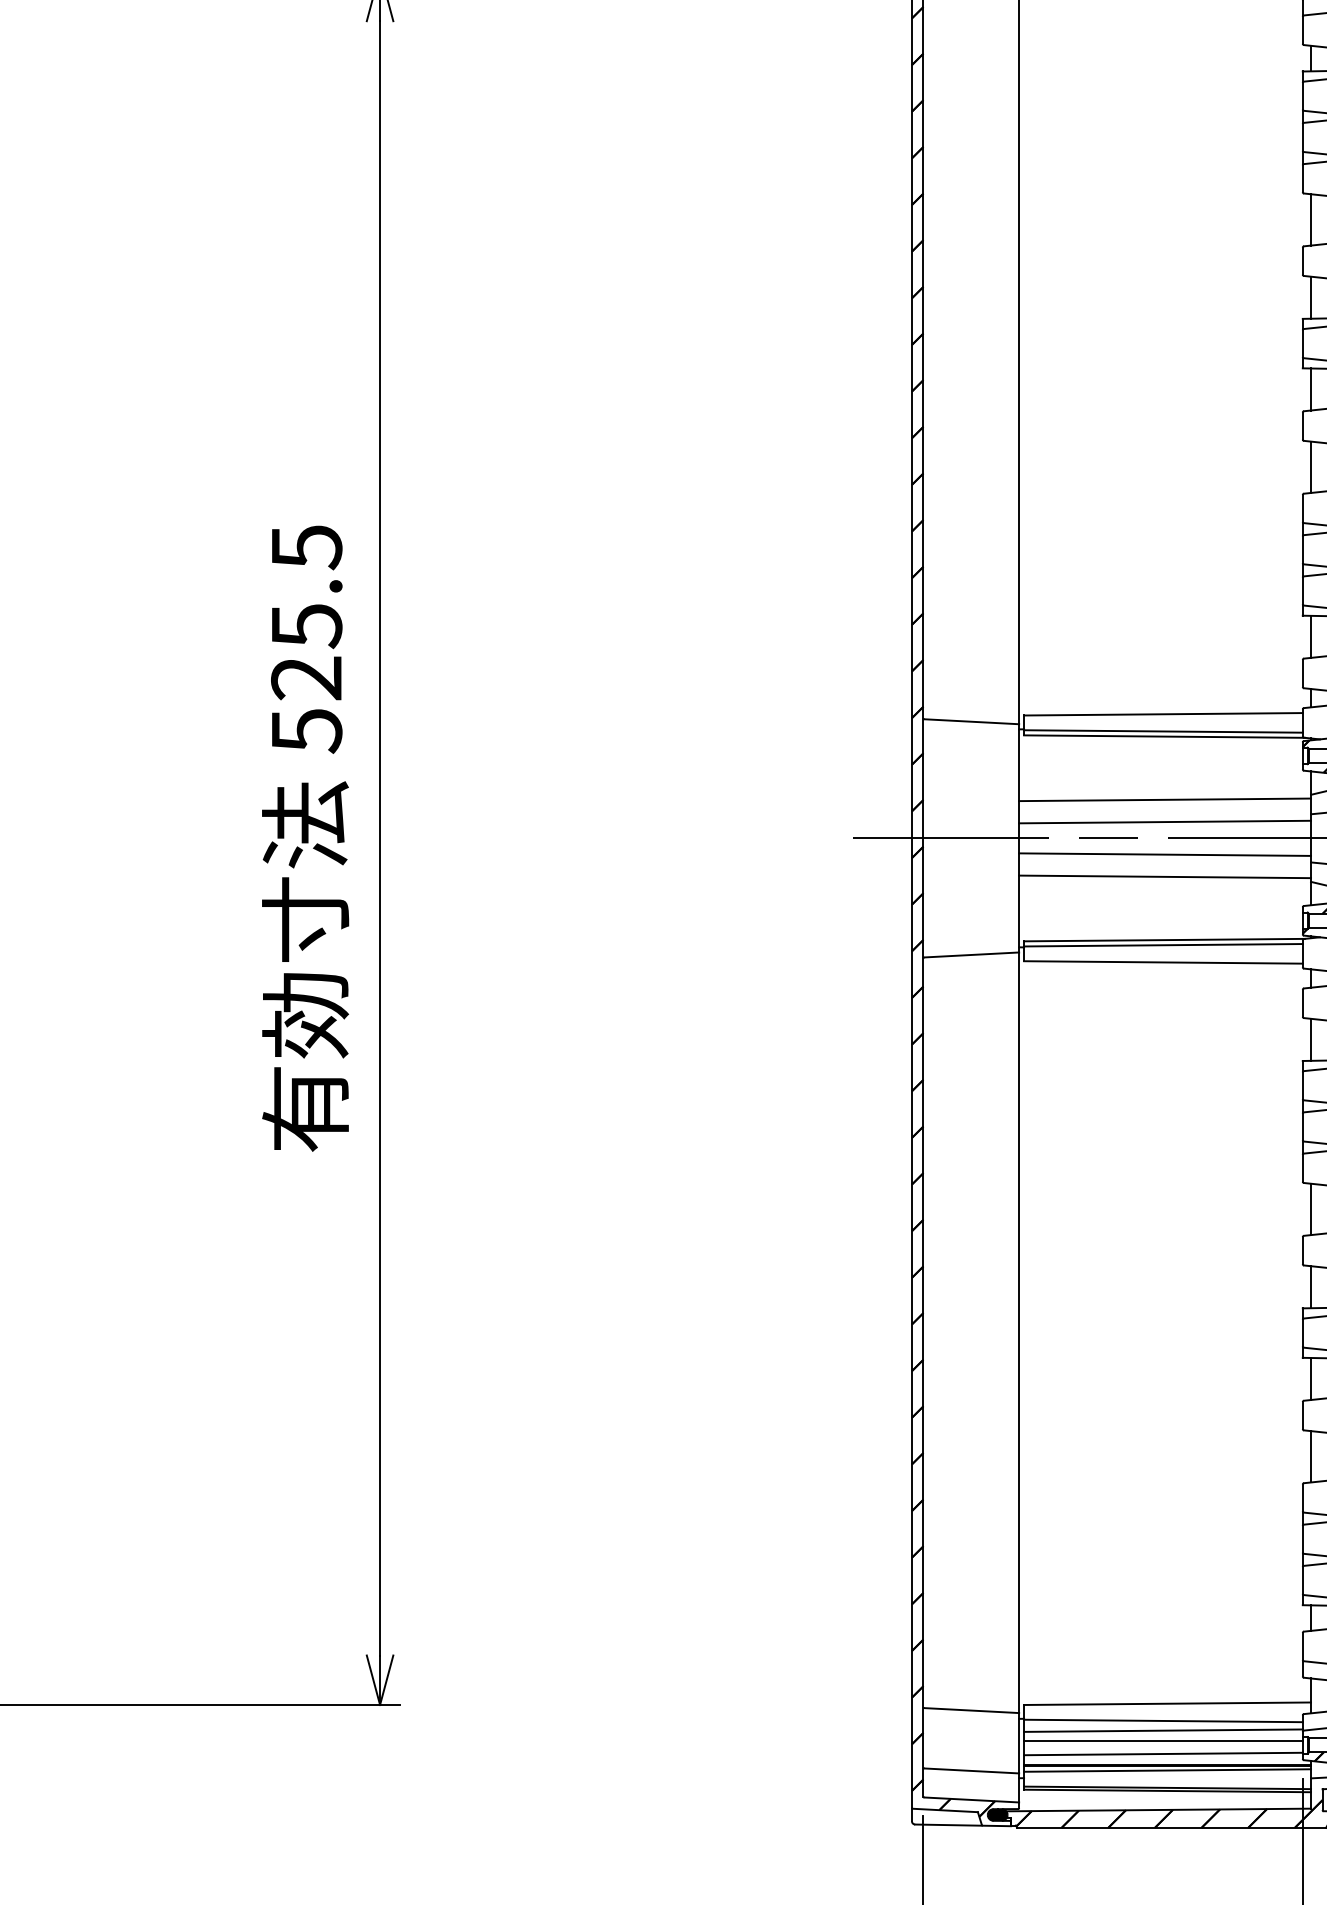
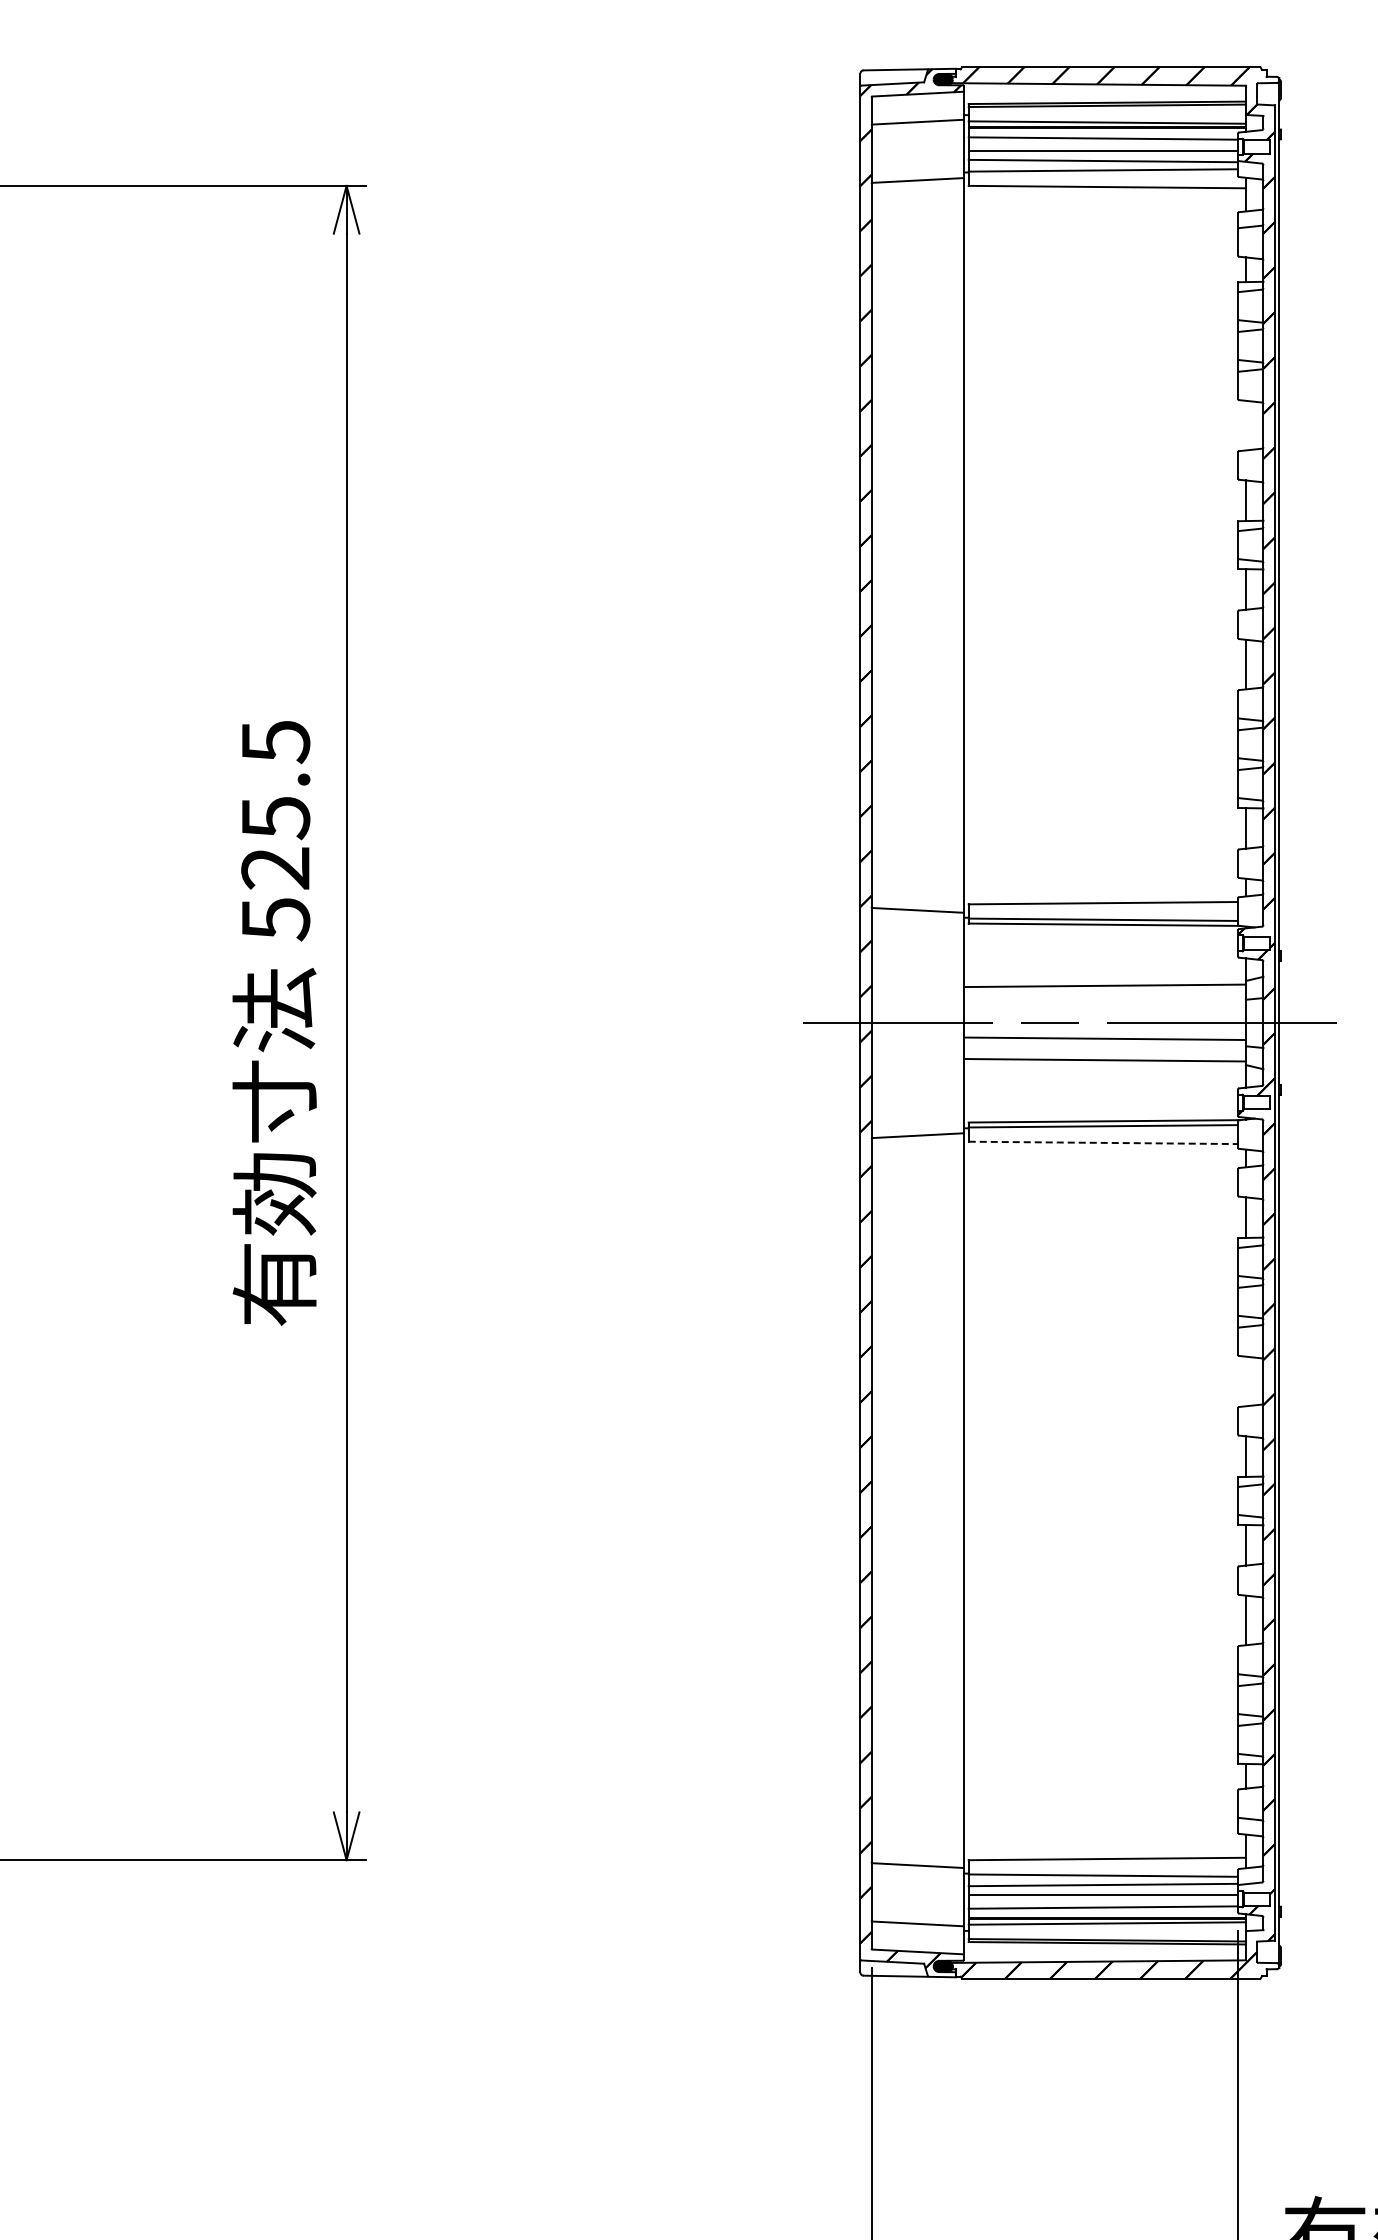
line: (1310, 219) -> (1245, 425), removed
line: (1164, 822) -> (1104, 1007), removed
line: (1163, 962) -> (1103, 1142), solid -> dashed
line: (1310, 1209) -> (1245, 1381), removed

